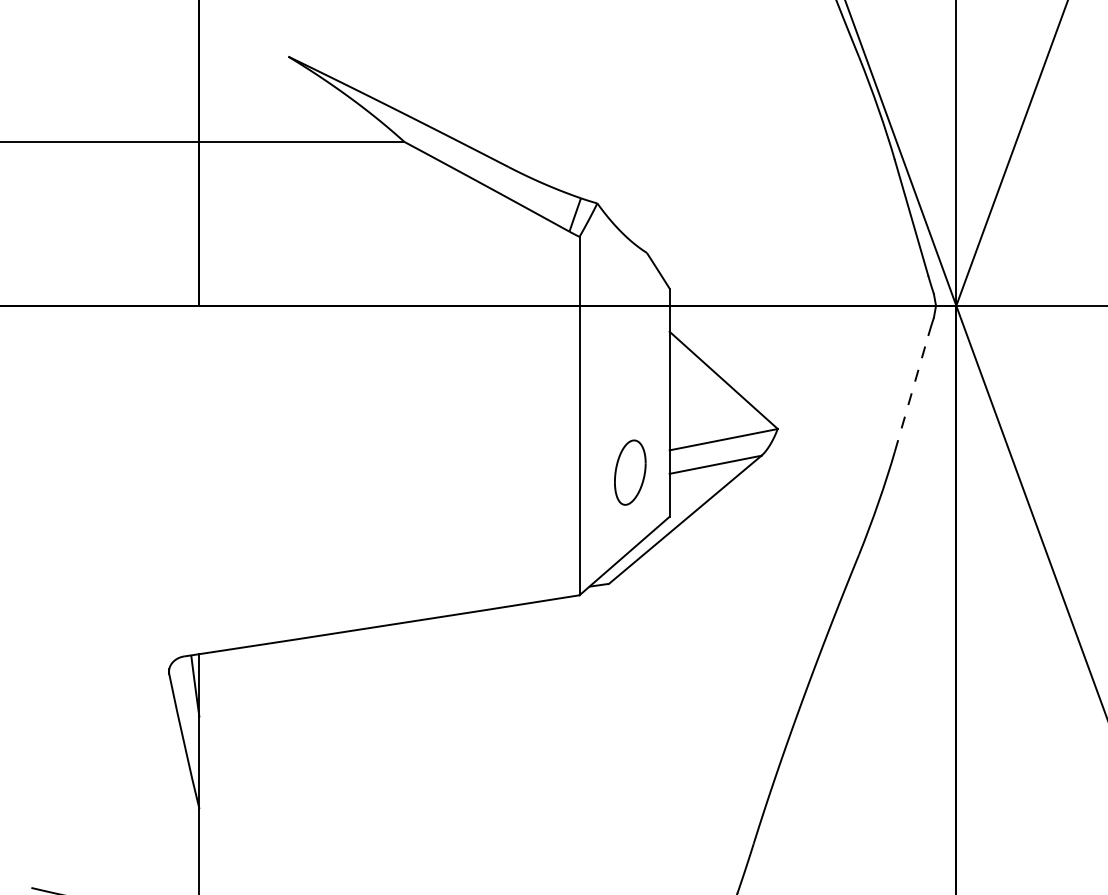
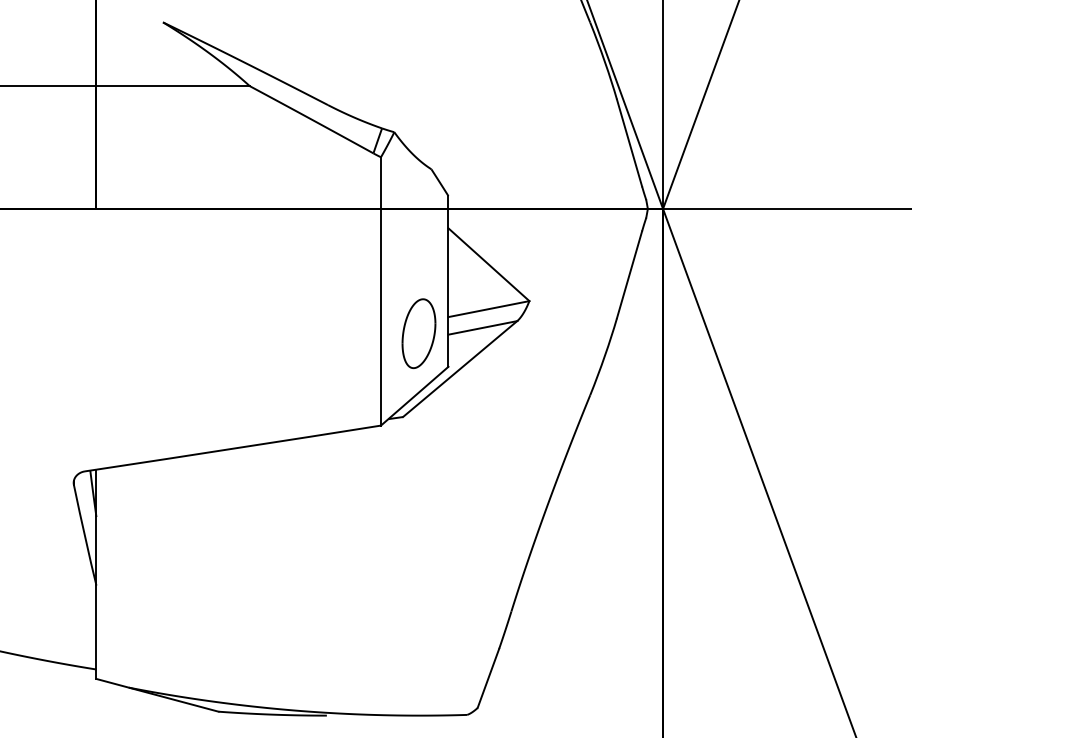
line: (911, 393) -> (629, 274), dashed -> solid
part: (629, 472) -> (418, 333), size x1.43

